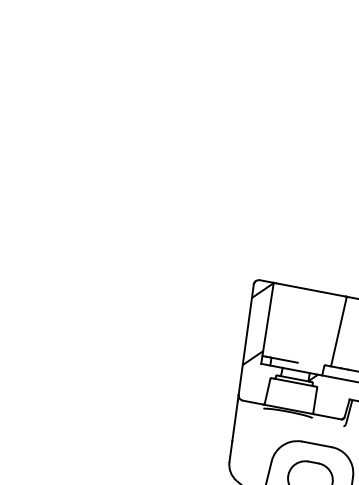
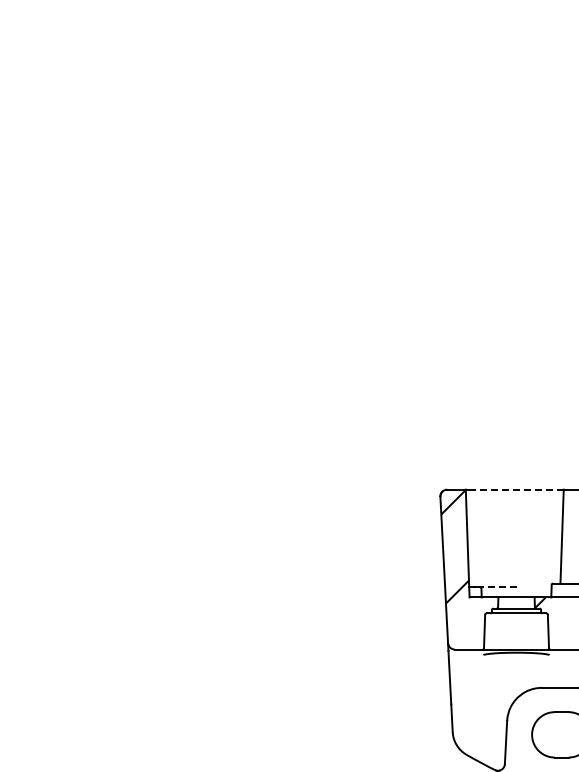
line: (310, 289) -> (515, 489), solid -> dashed
line: (283, 360) -> (497, 587), solid -> dashed

